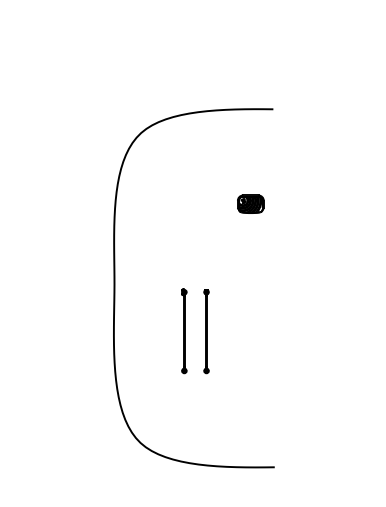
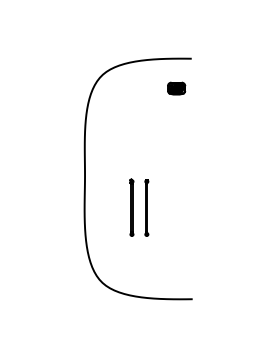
part: (250, 204) -> (176, 88), moved

